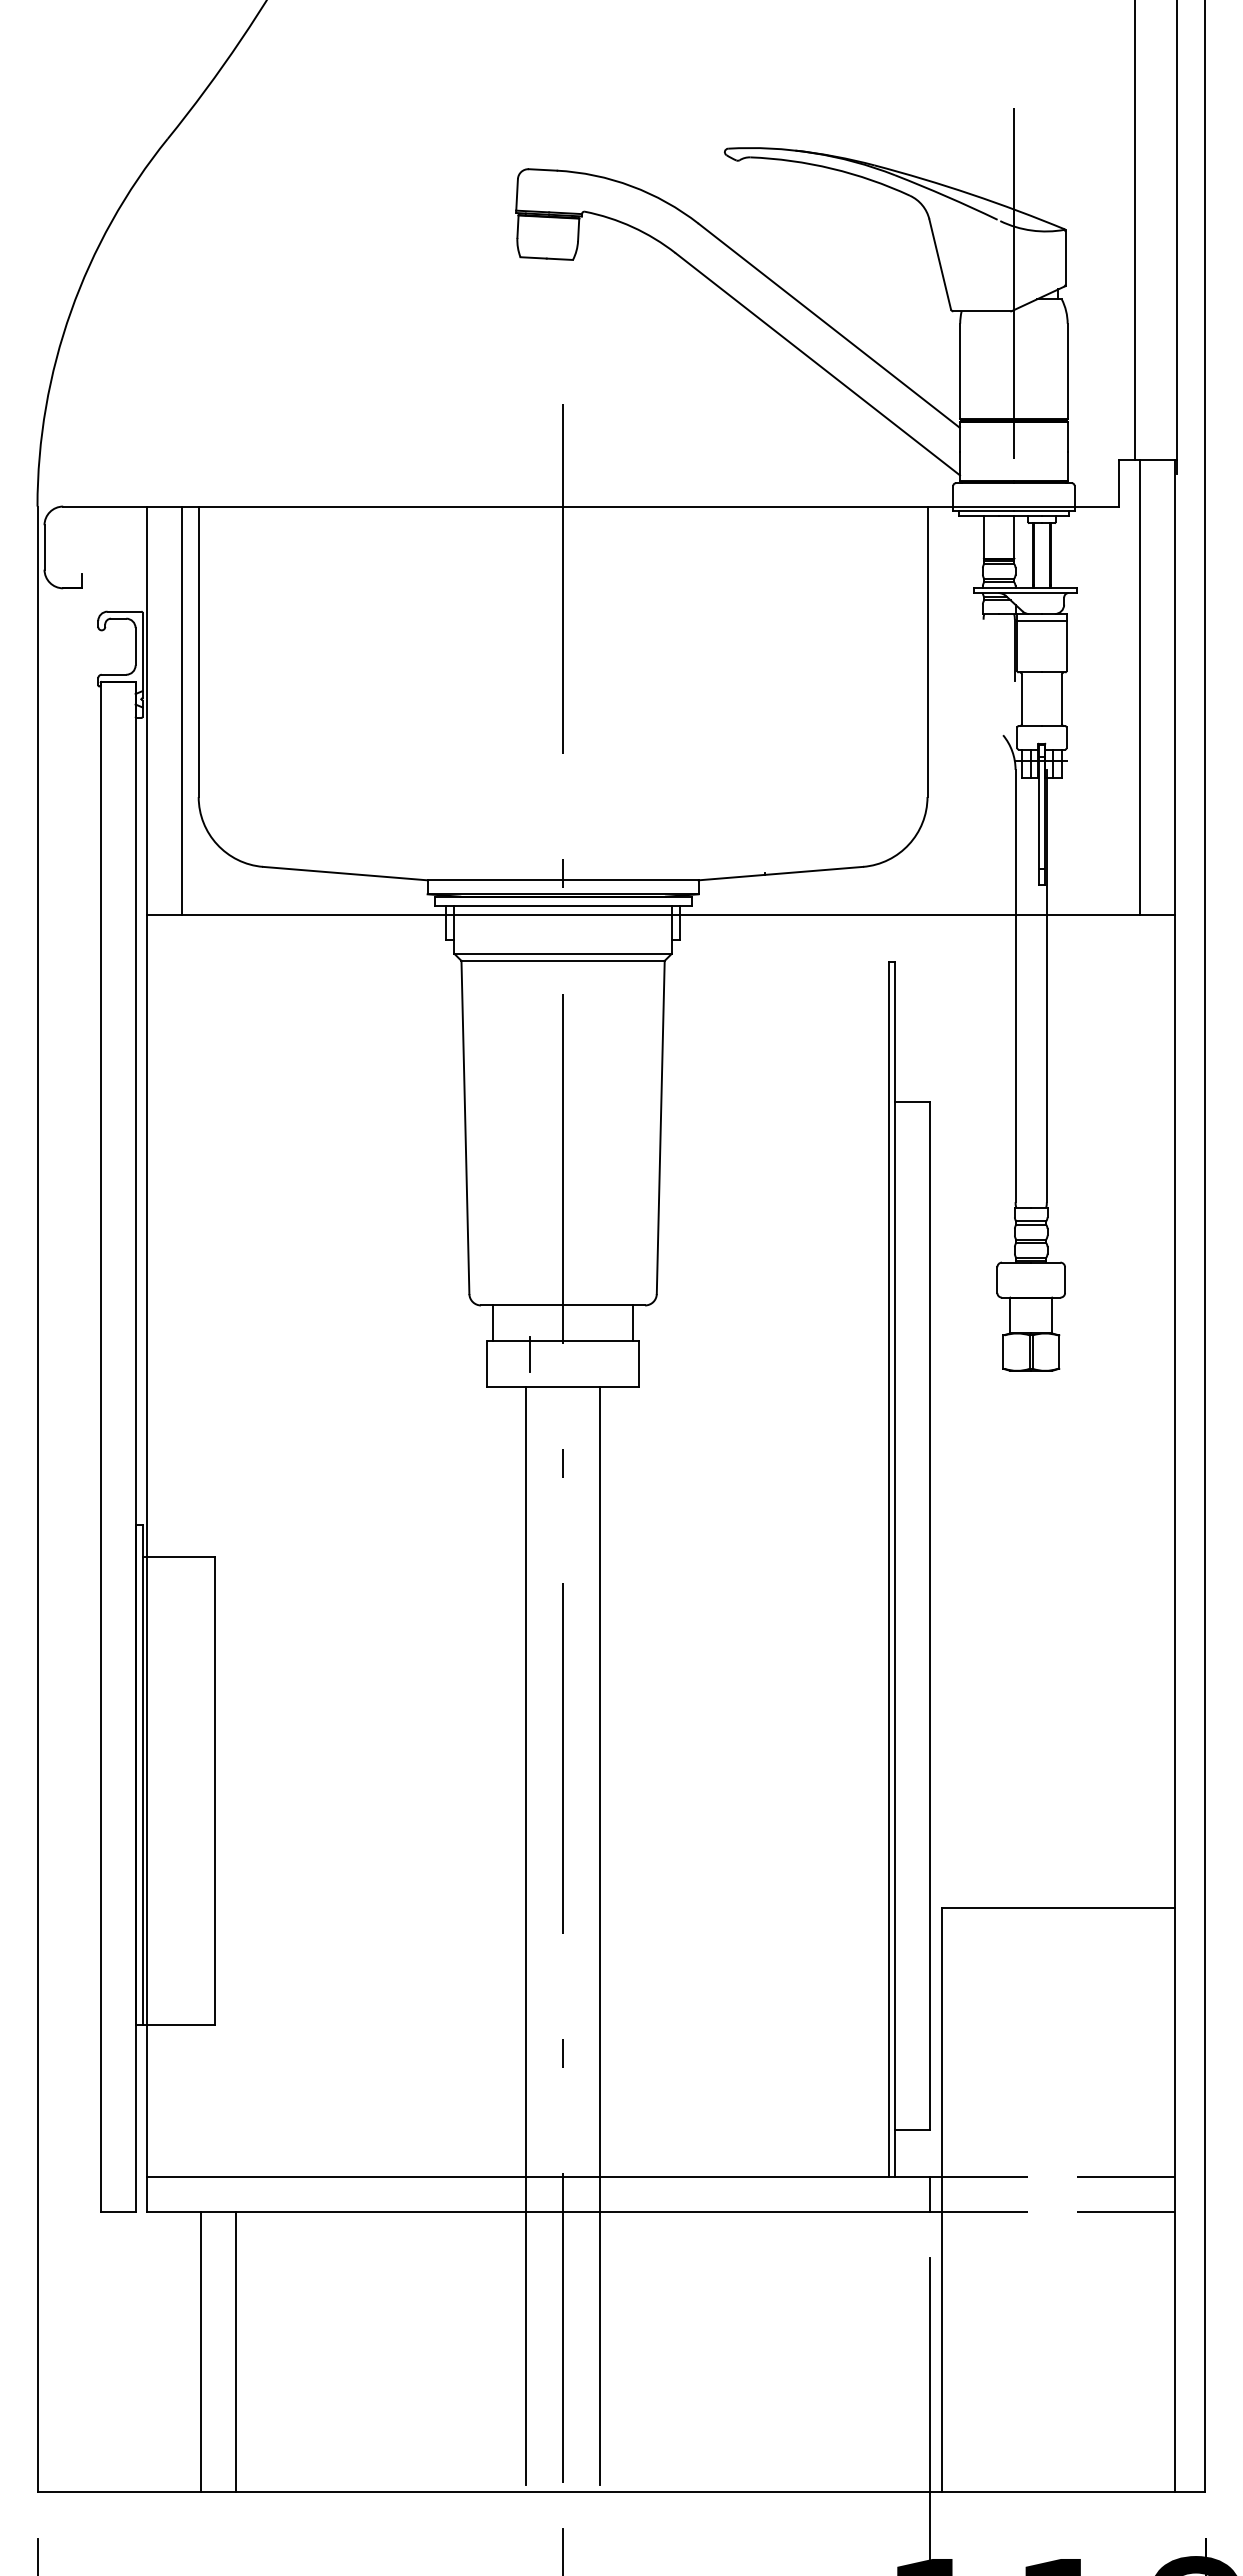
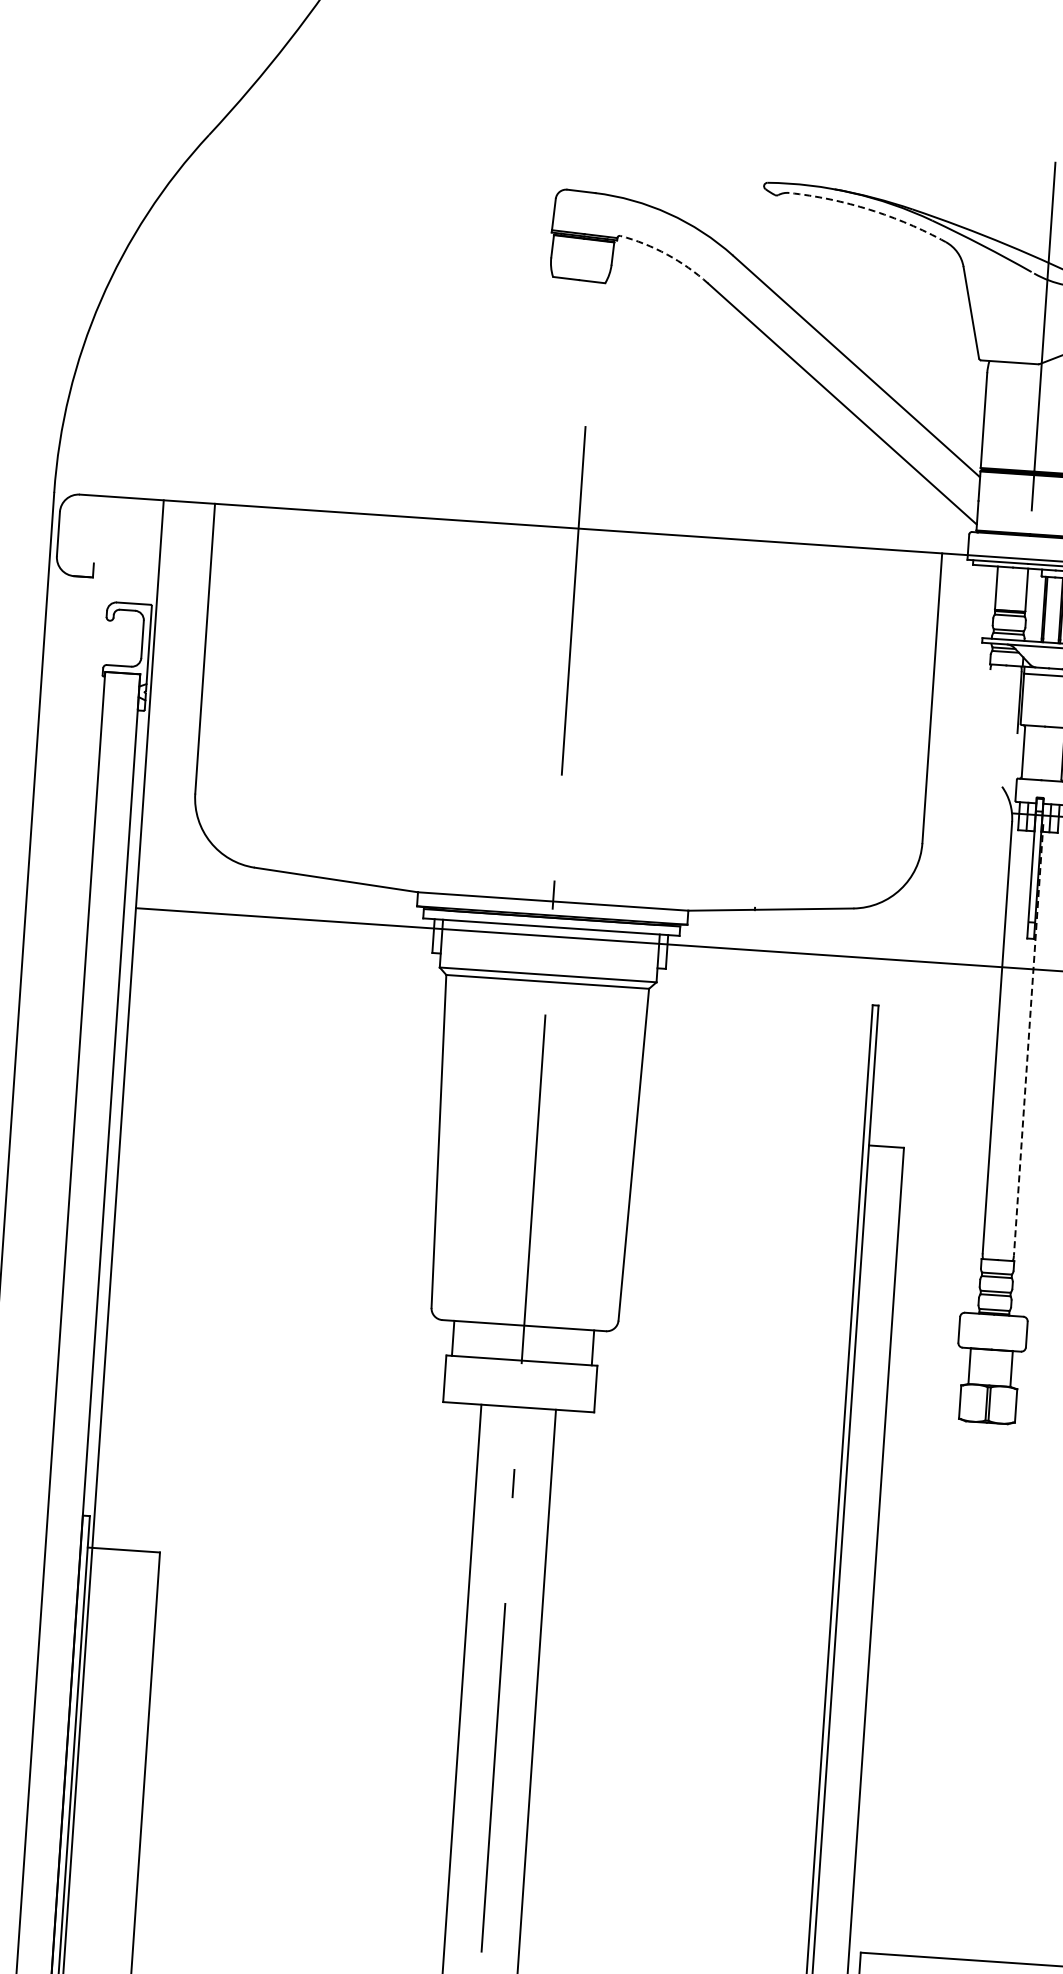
arc: (832, 168) -> (870, 209), solid -> dashed
arc: (632, 227) -> (666, 254), solid -> dashed
line: (182, 710) -> (185, 706), removed
line: (1046, 986) -> (1028, 1040), solid -> dashed
line: (530, 1354) -> (488, 1372), removed

